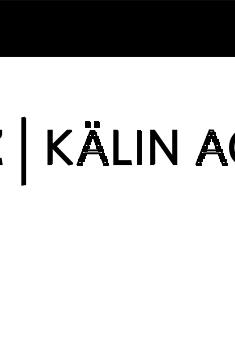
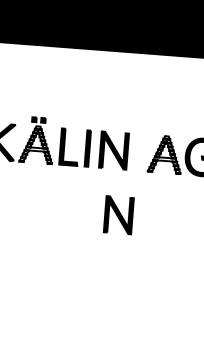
part: (172, 205) -> (118, 214), added

